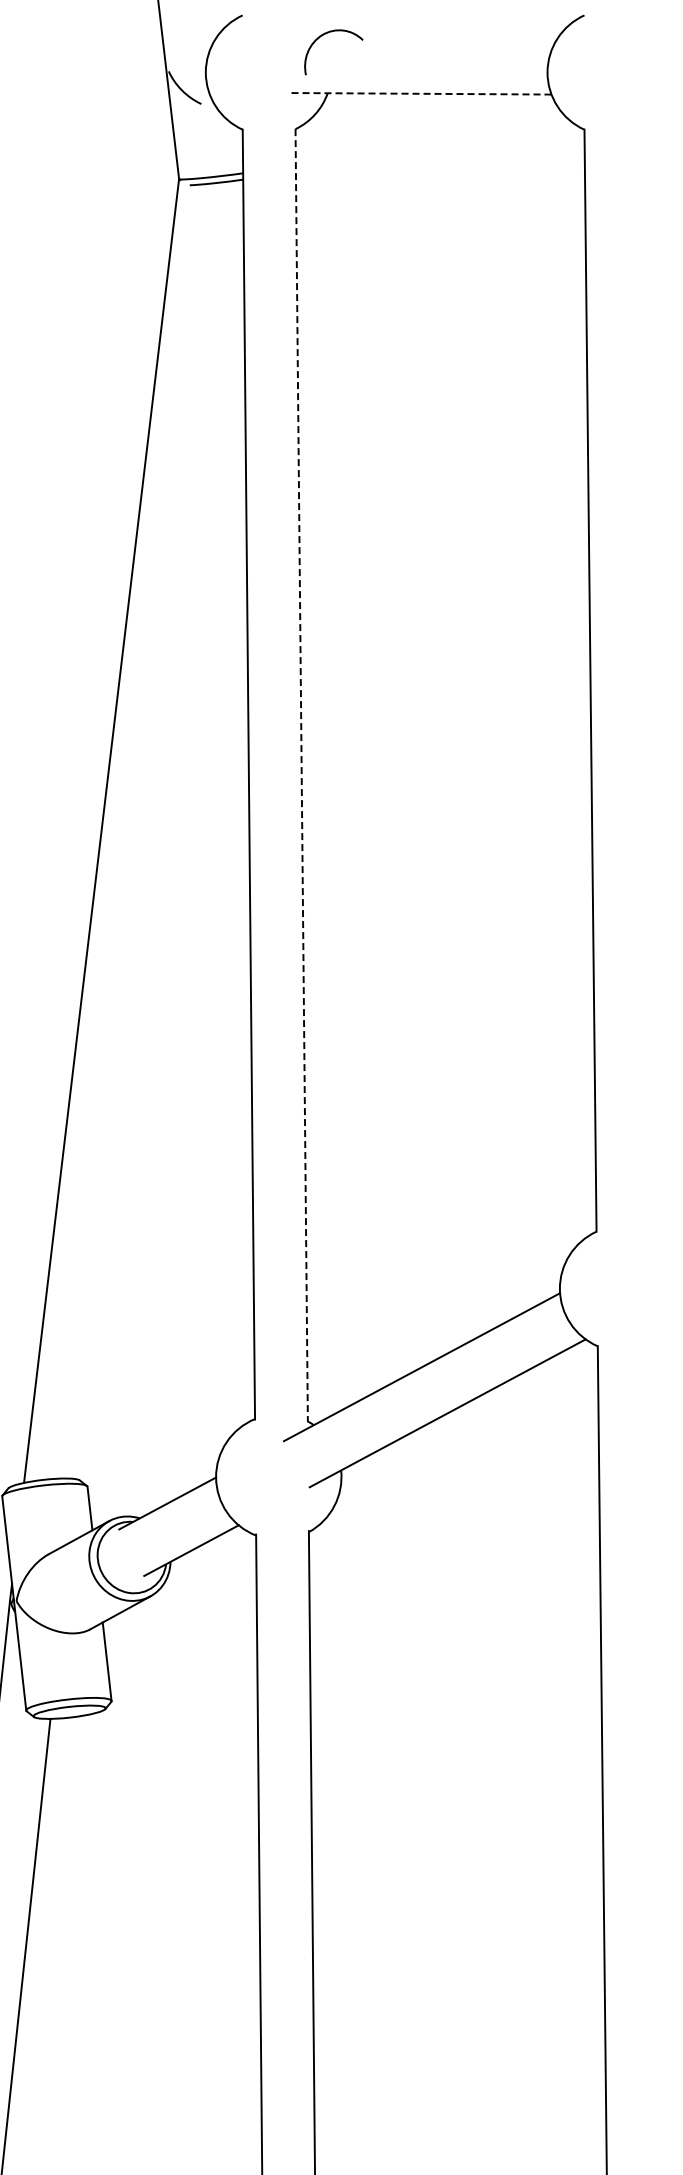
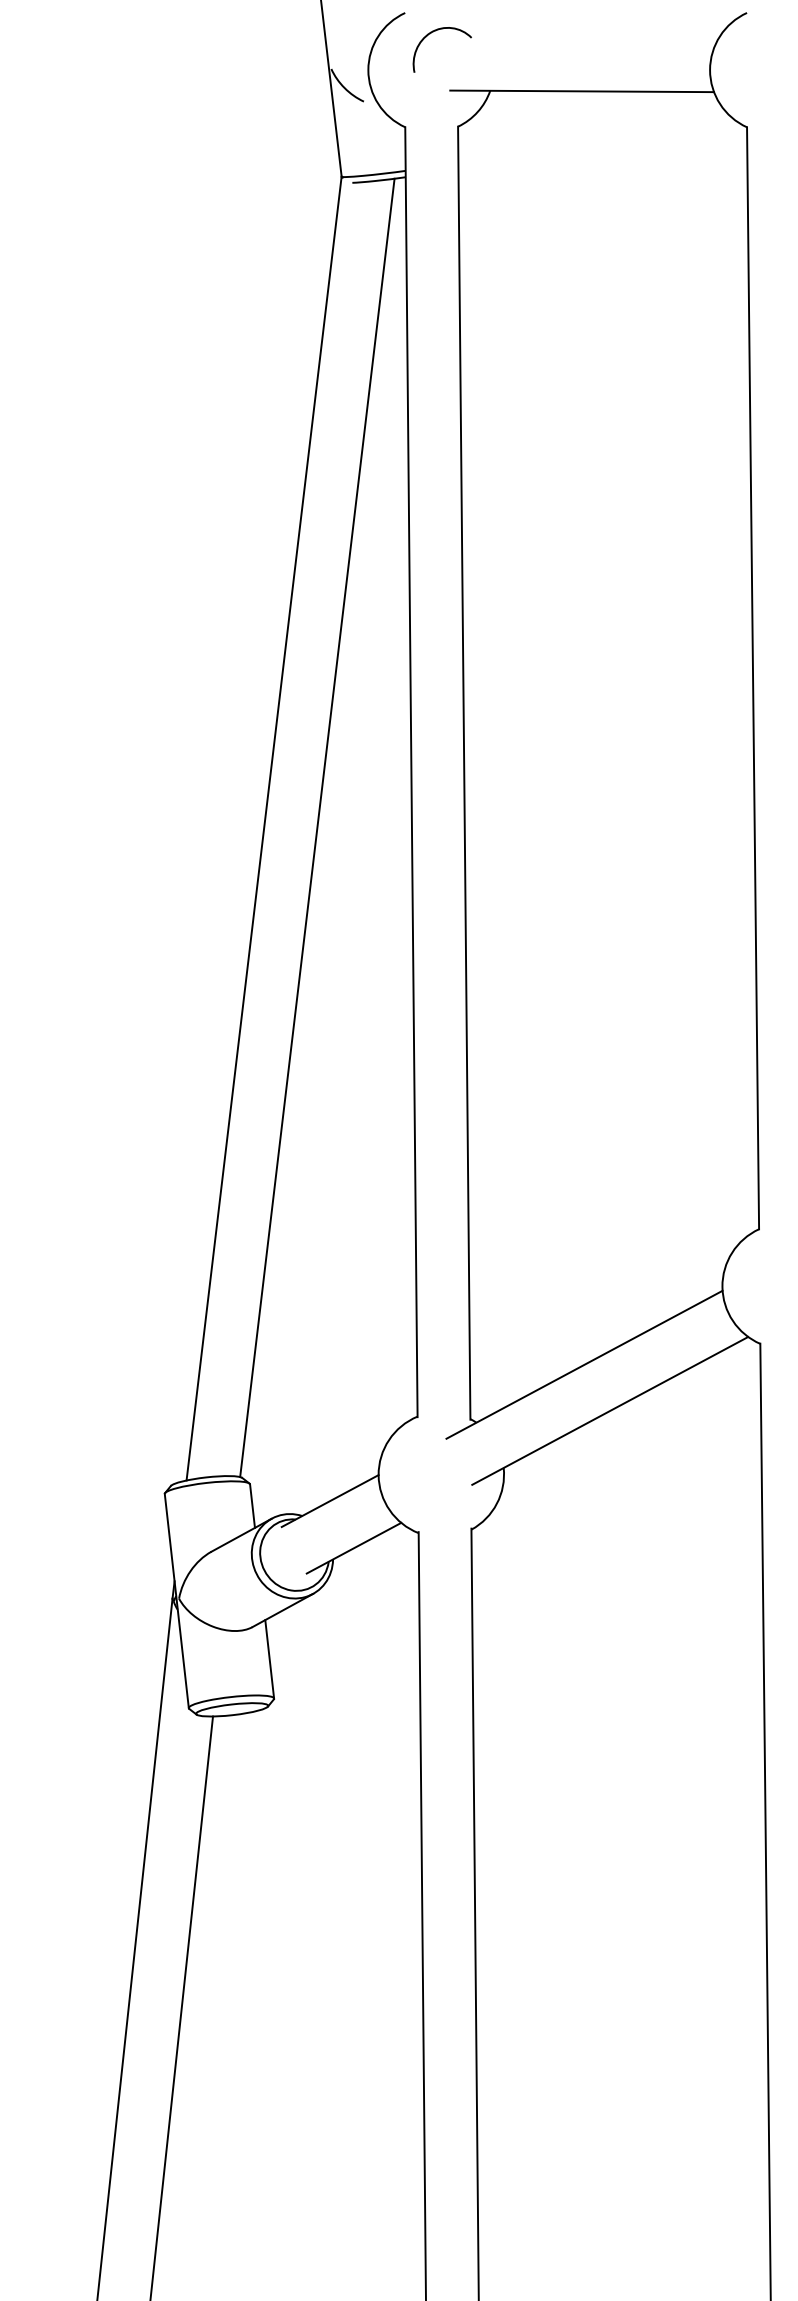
curve: (321, 36) -> (430, 34), moved
line: (419, 93) -> (582, 91), dashed -> solid
line: (301, 775) -> (464, 773), dashed -> solid
line: (154, 829) -> (317, 827), added

